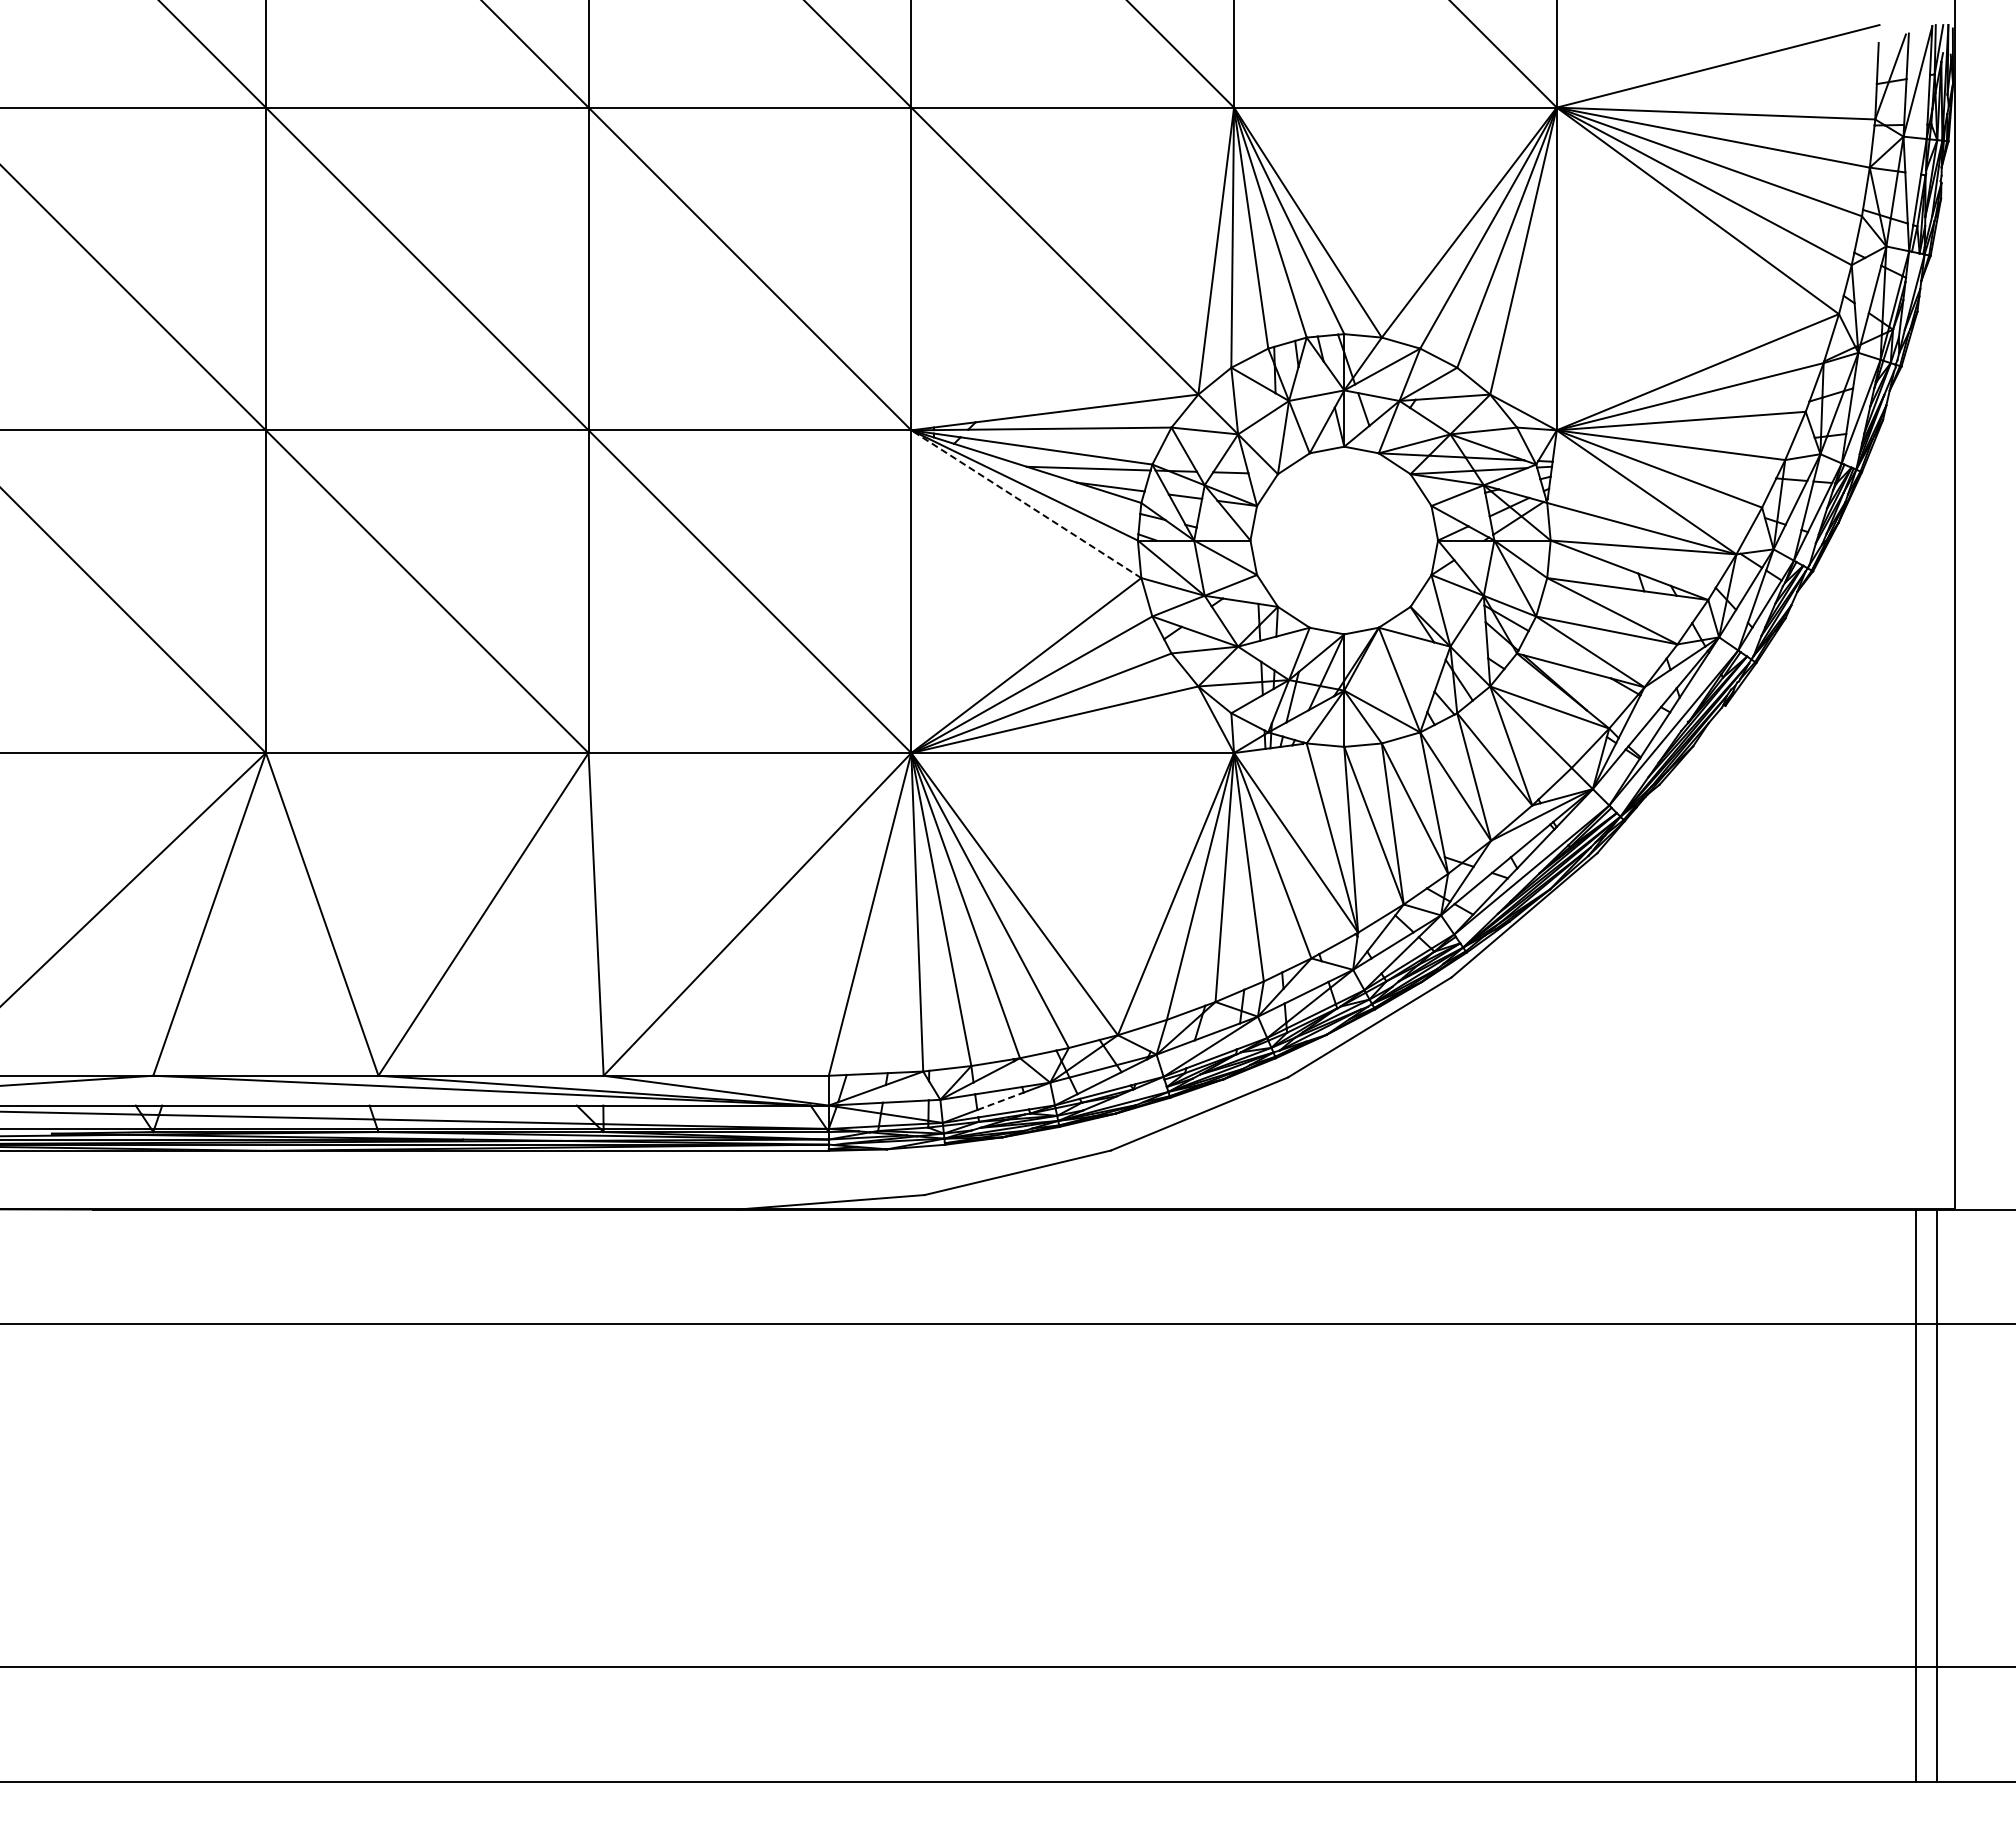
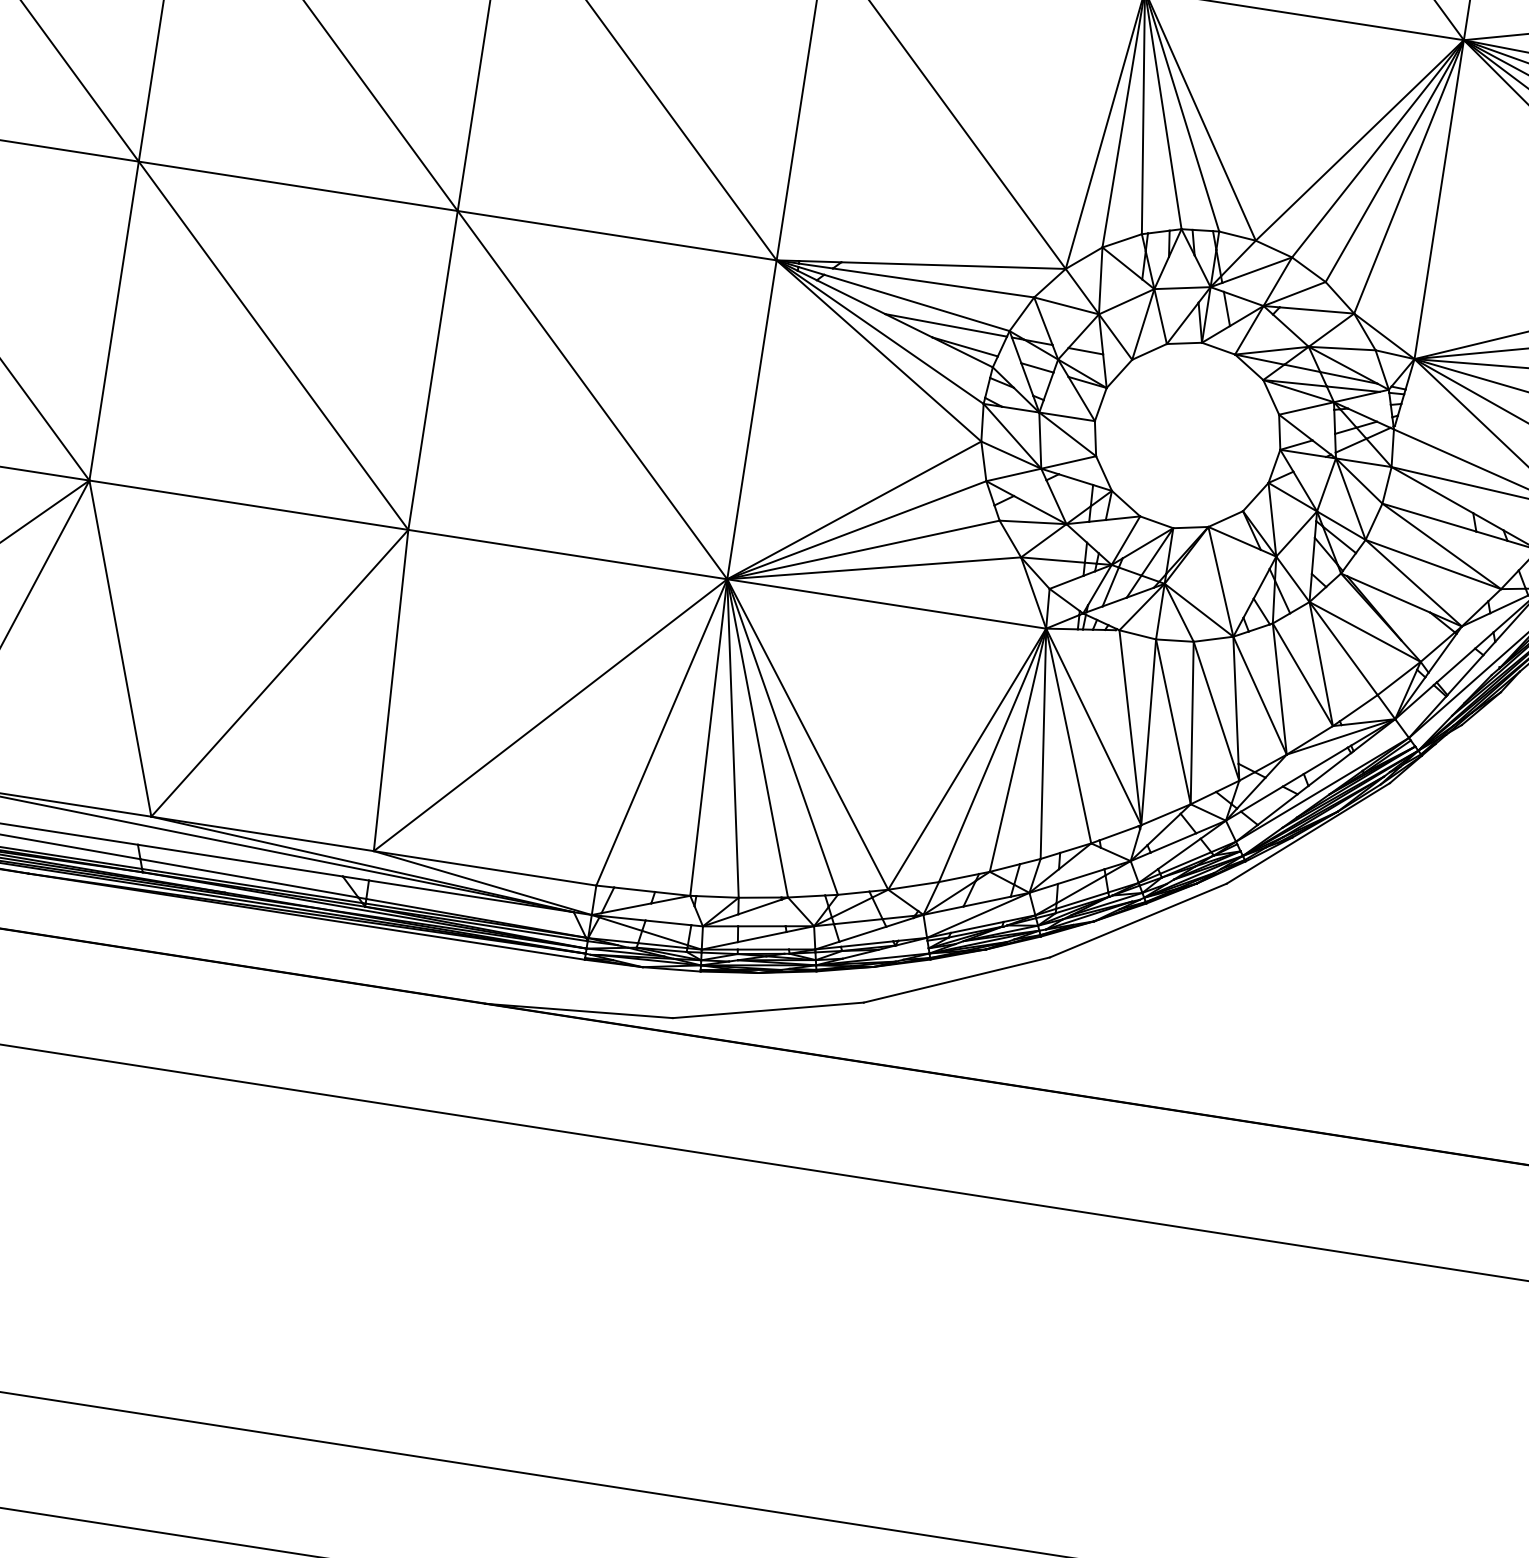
line: (1026, 504) -> (879, 351), dashed -> solid
line: (1000, 1101) -> (762, 937), dashed -> solid

